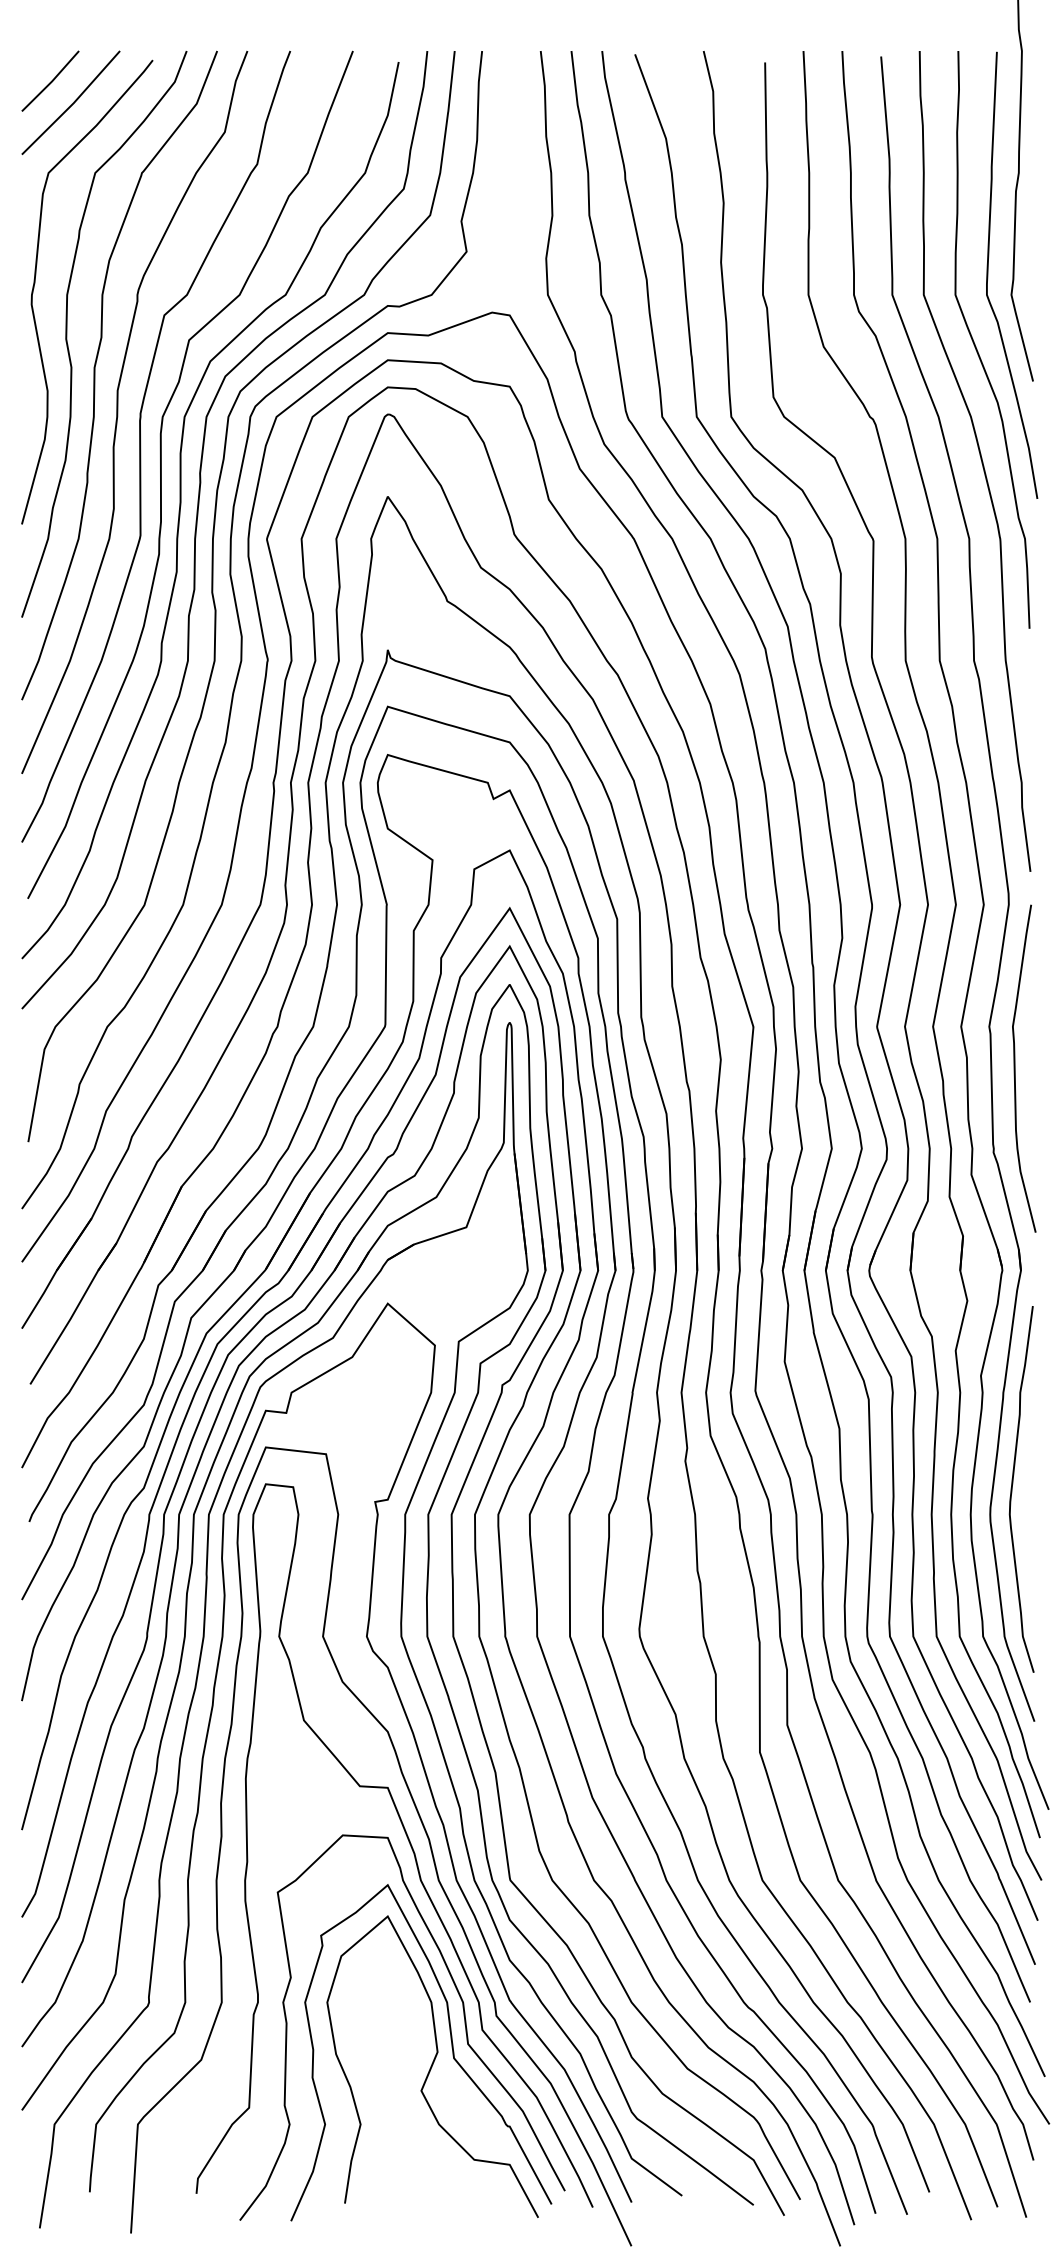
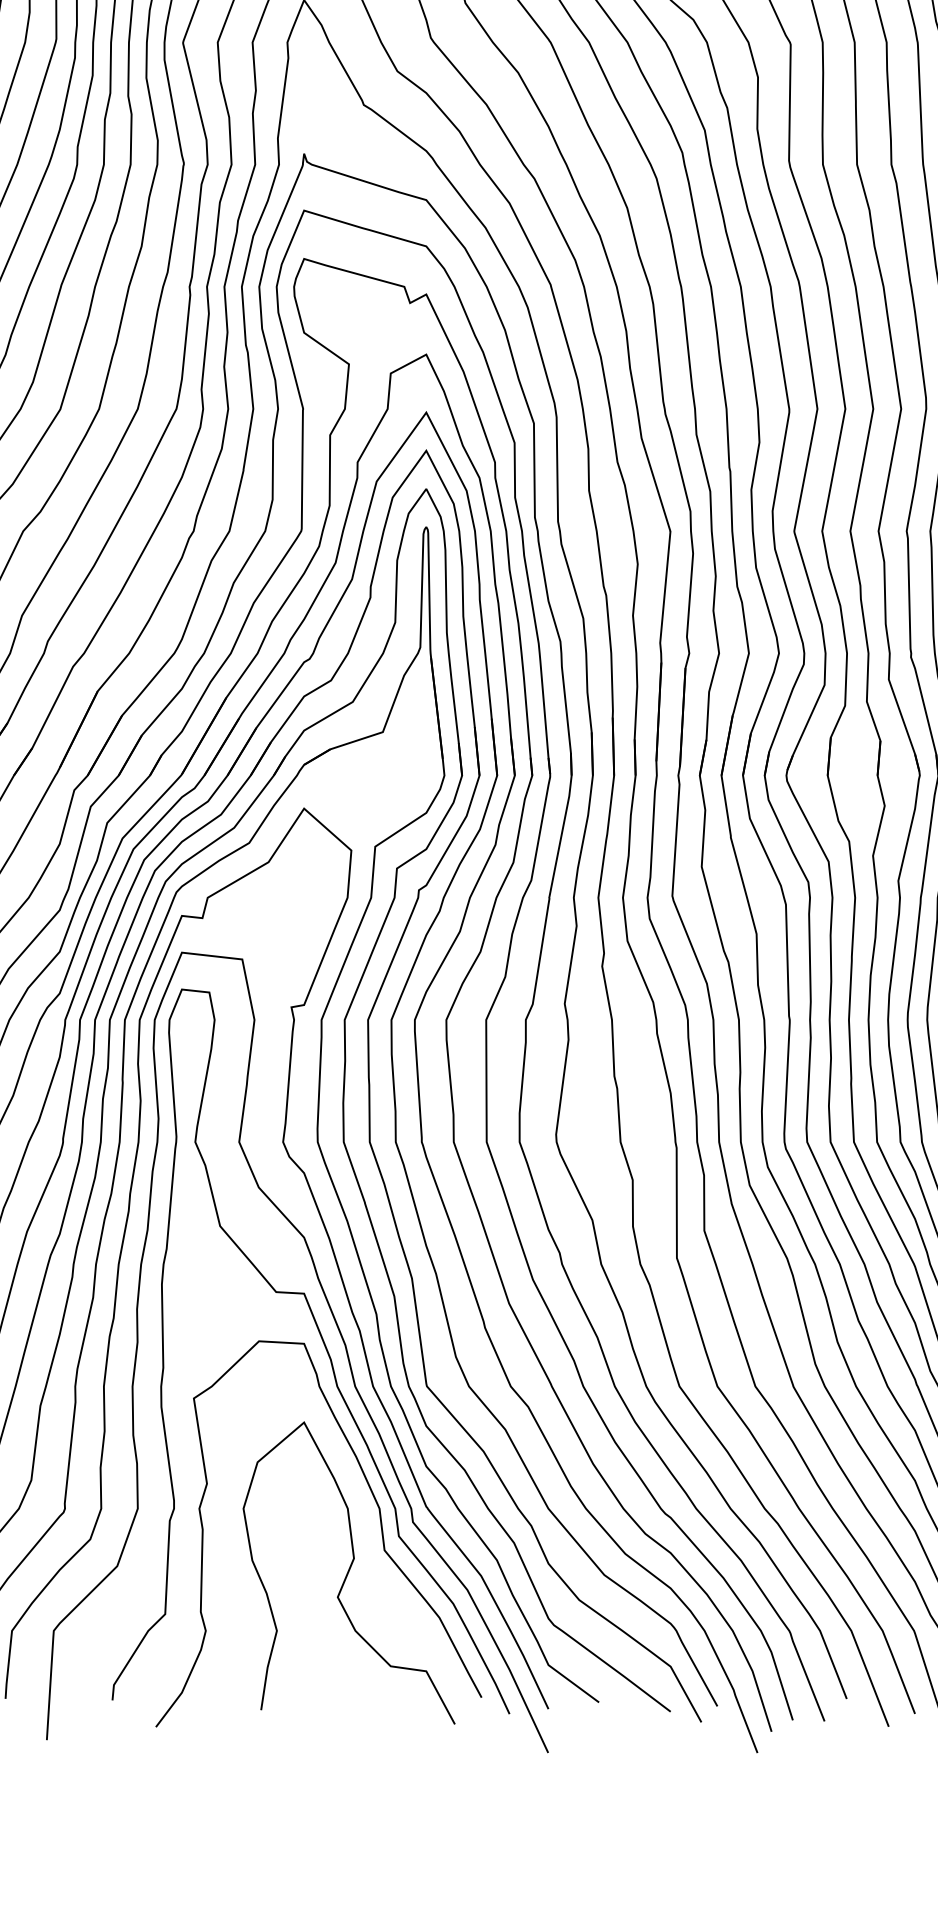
curve: (451, 2048) -> (367, 1554), removed

